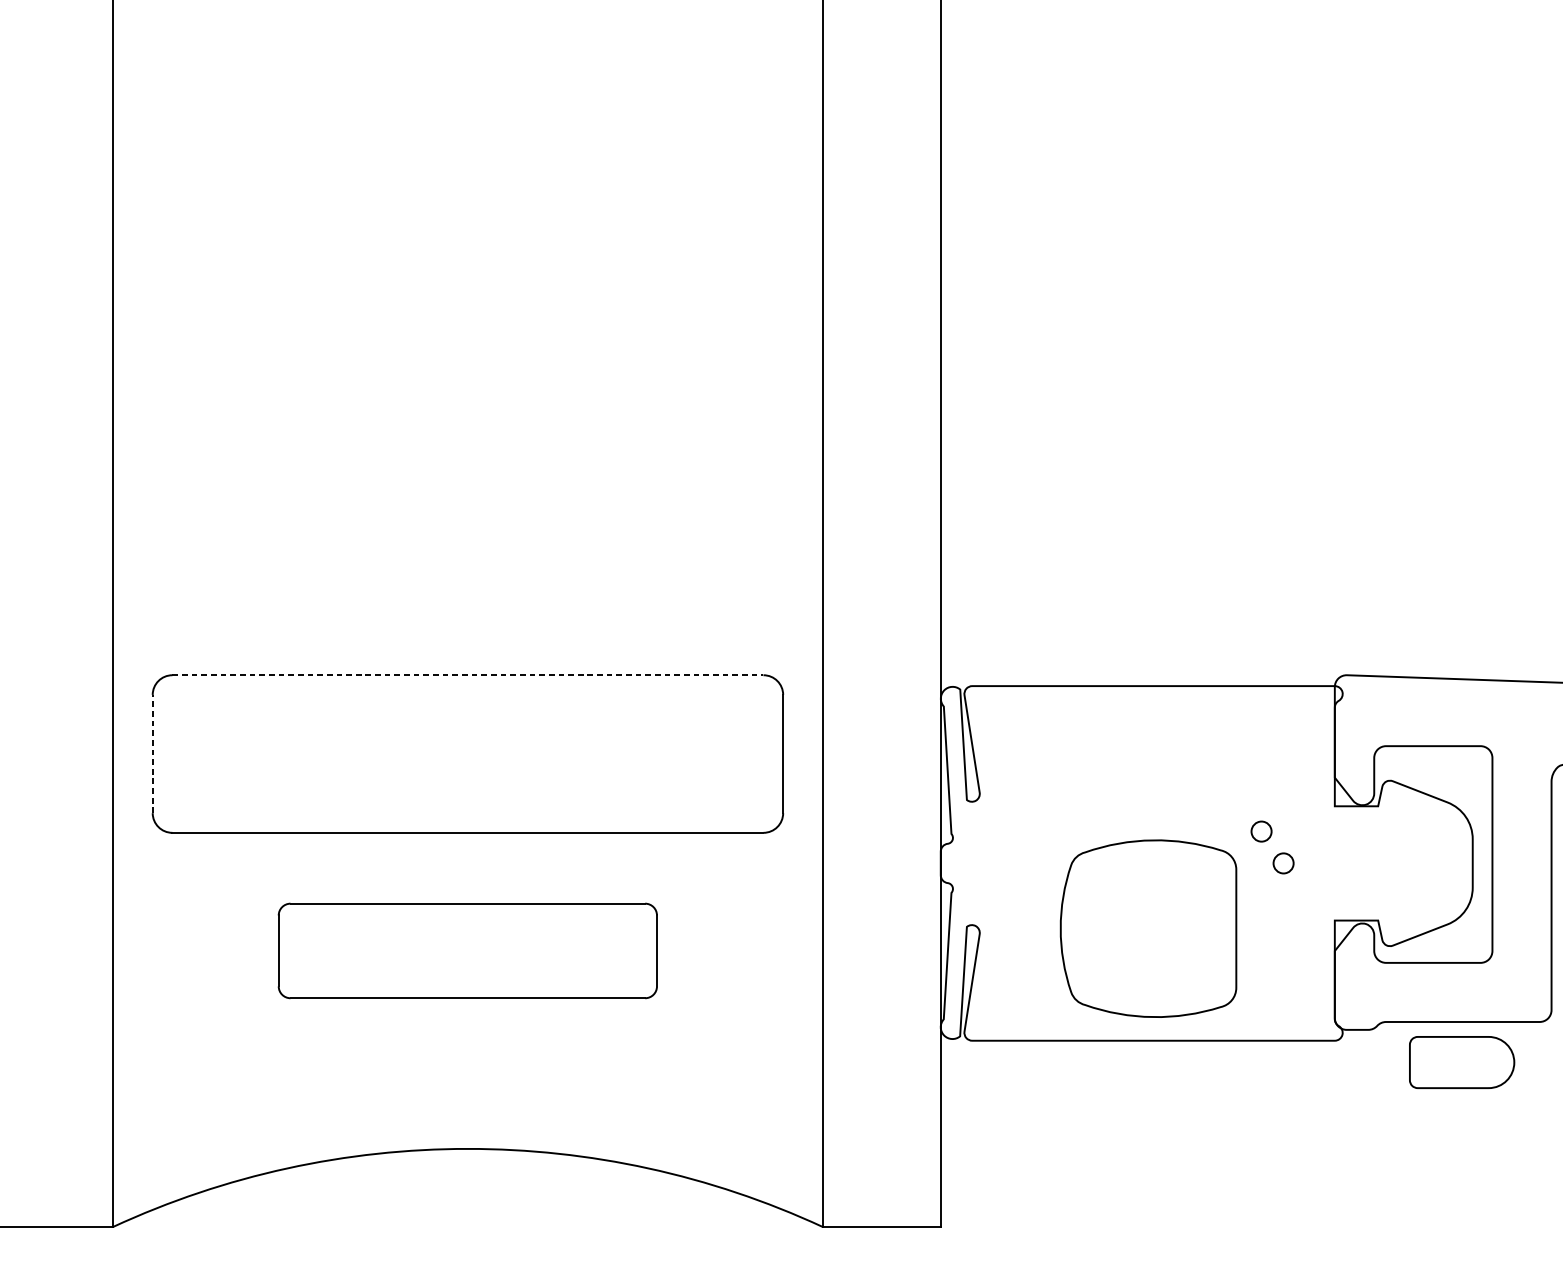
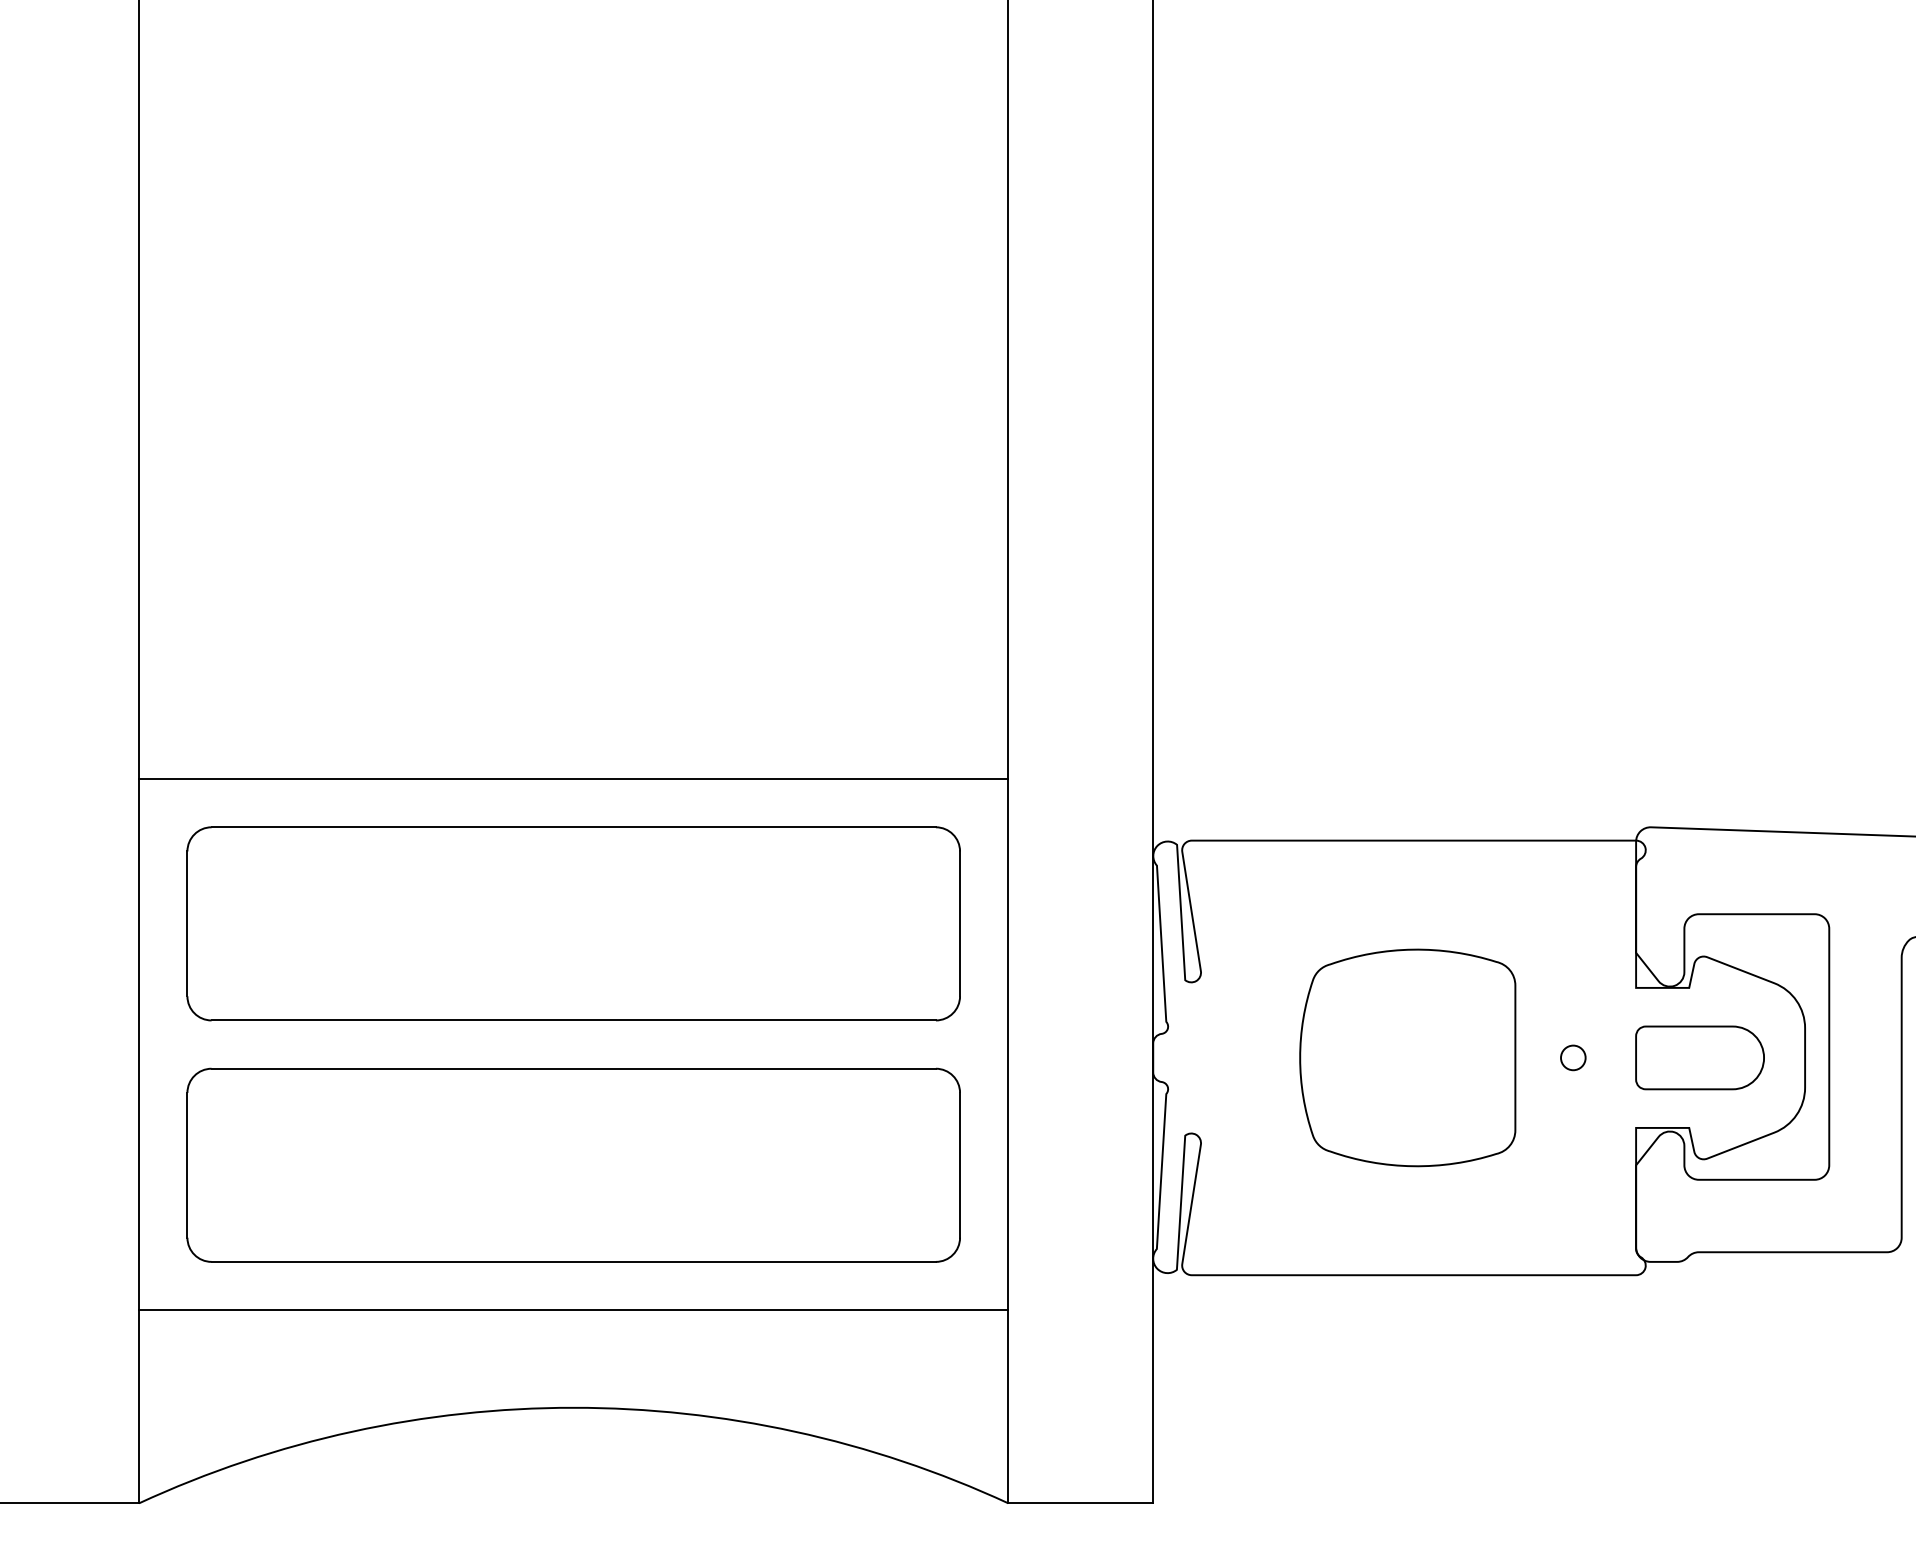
line: (467, 636) -> (573, 779), added
line: (468, 675) -> (574, 827), dashed -> solid
line: (152, 753) -> (187, 923), dashed -> solid
circle: (1261, 831) -> (1546, 1018), removed
part: (1148, 928) -> (1407, 1057), moved
part: (467, 950) -> (573, 1164), size x1.67
part: (1461, 1062) -> (1699, 1057), moved
line: (467, 1069) -> (573, 1310), added

